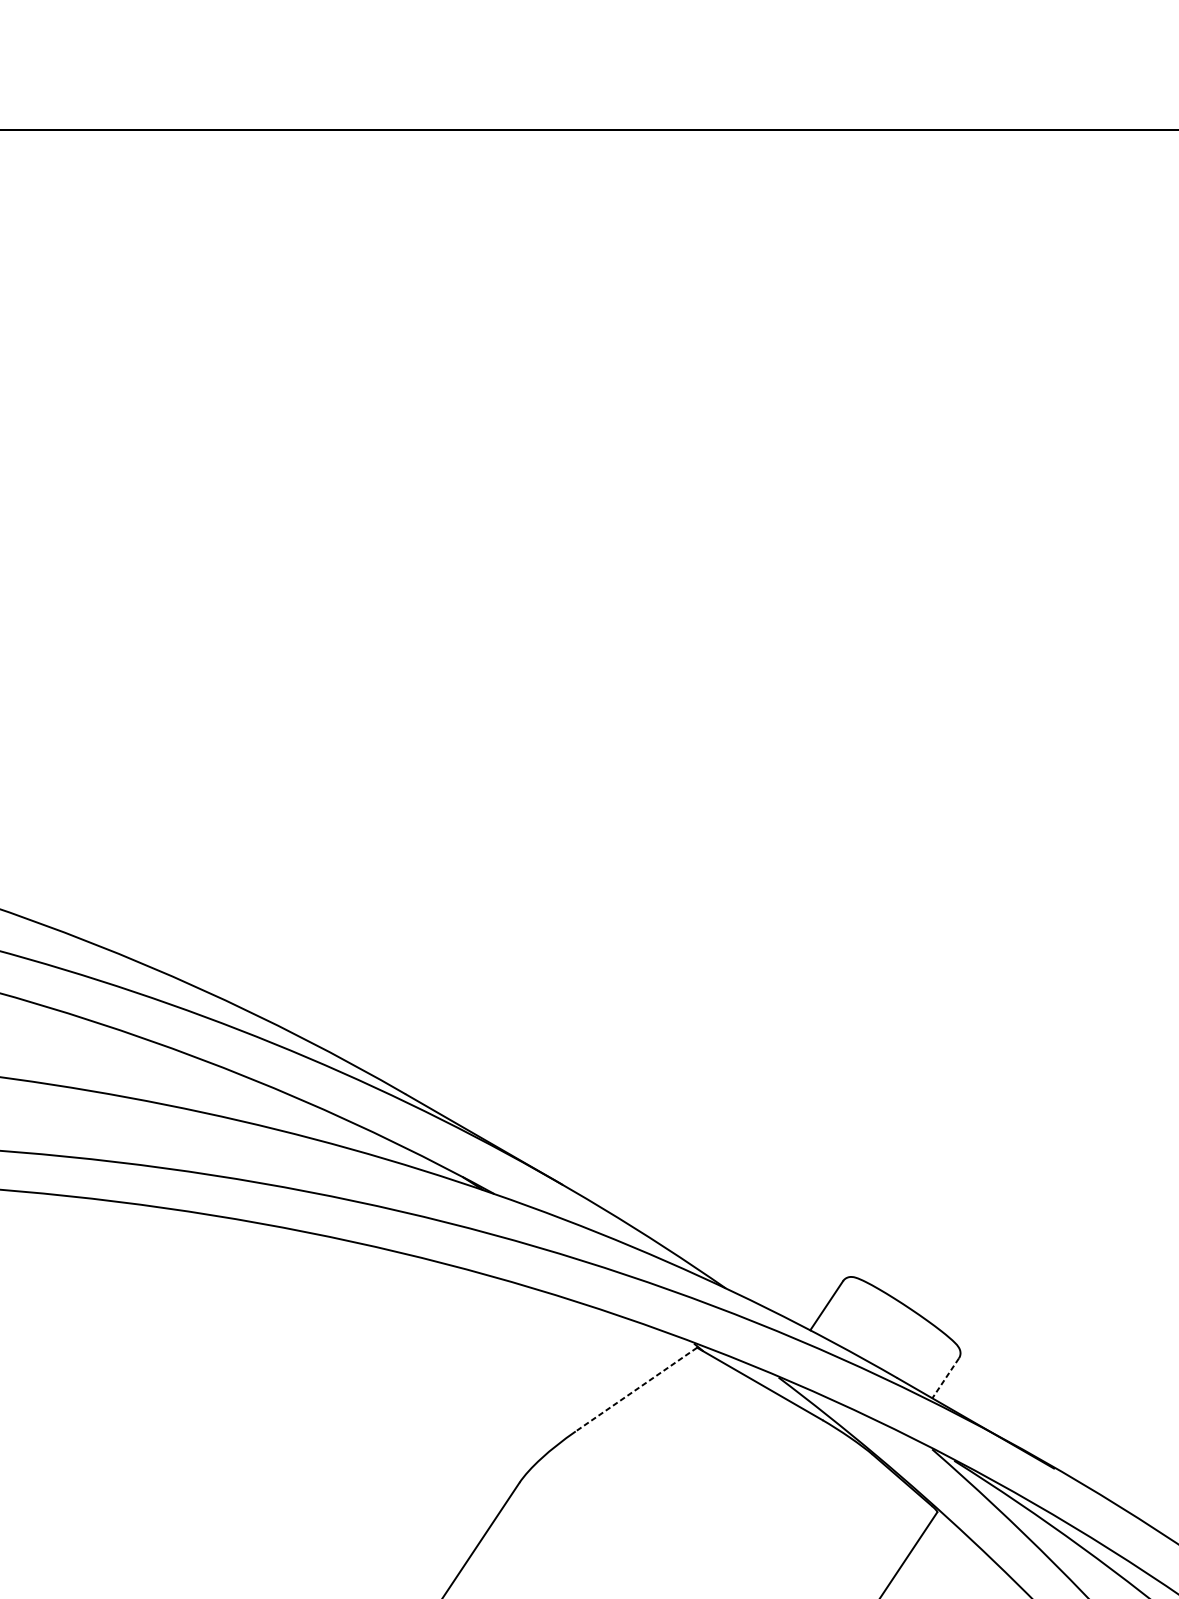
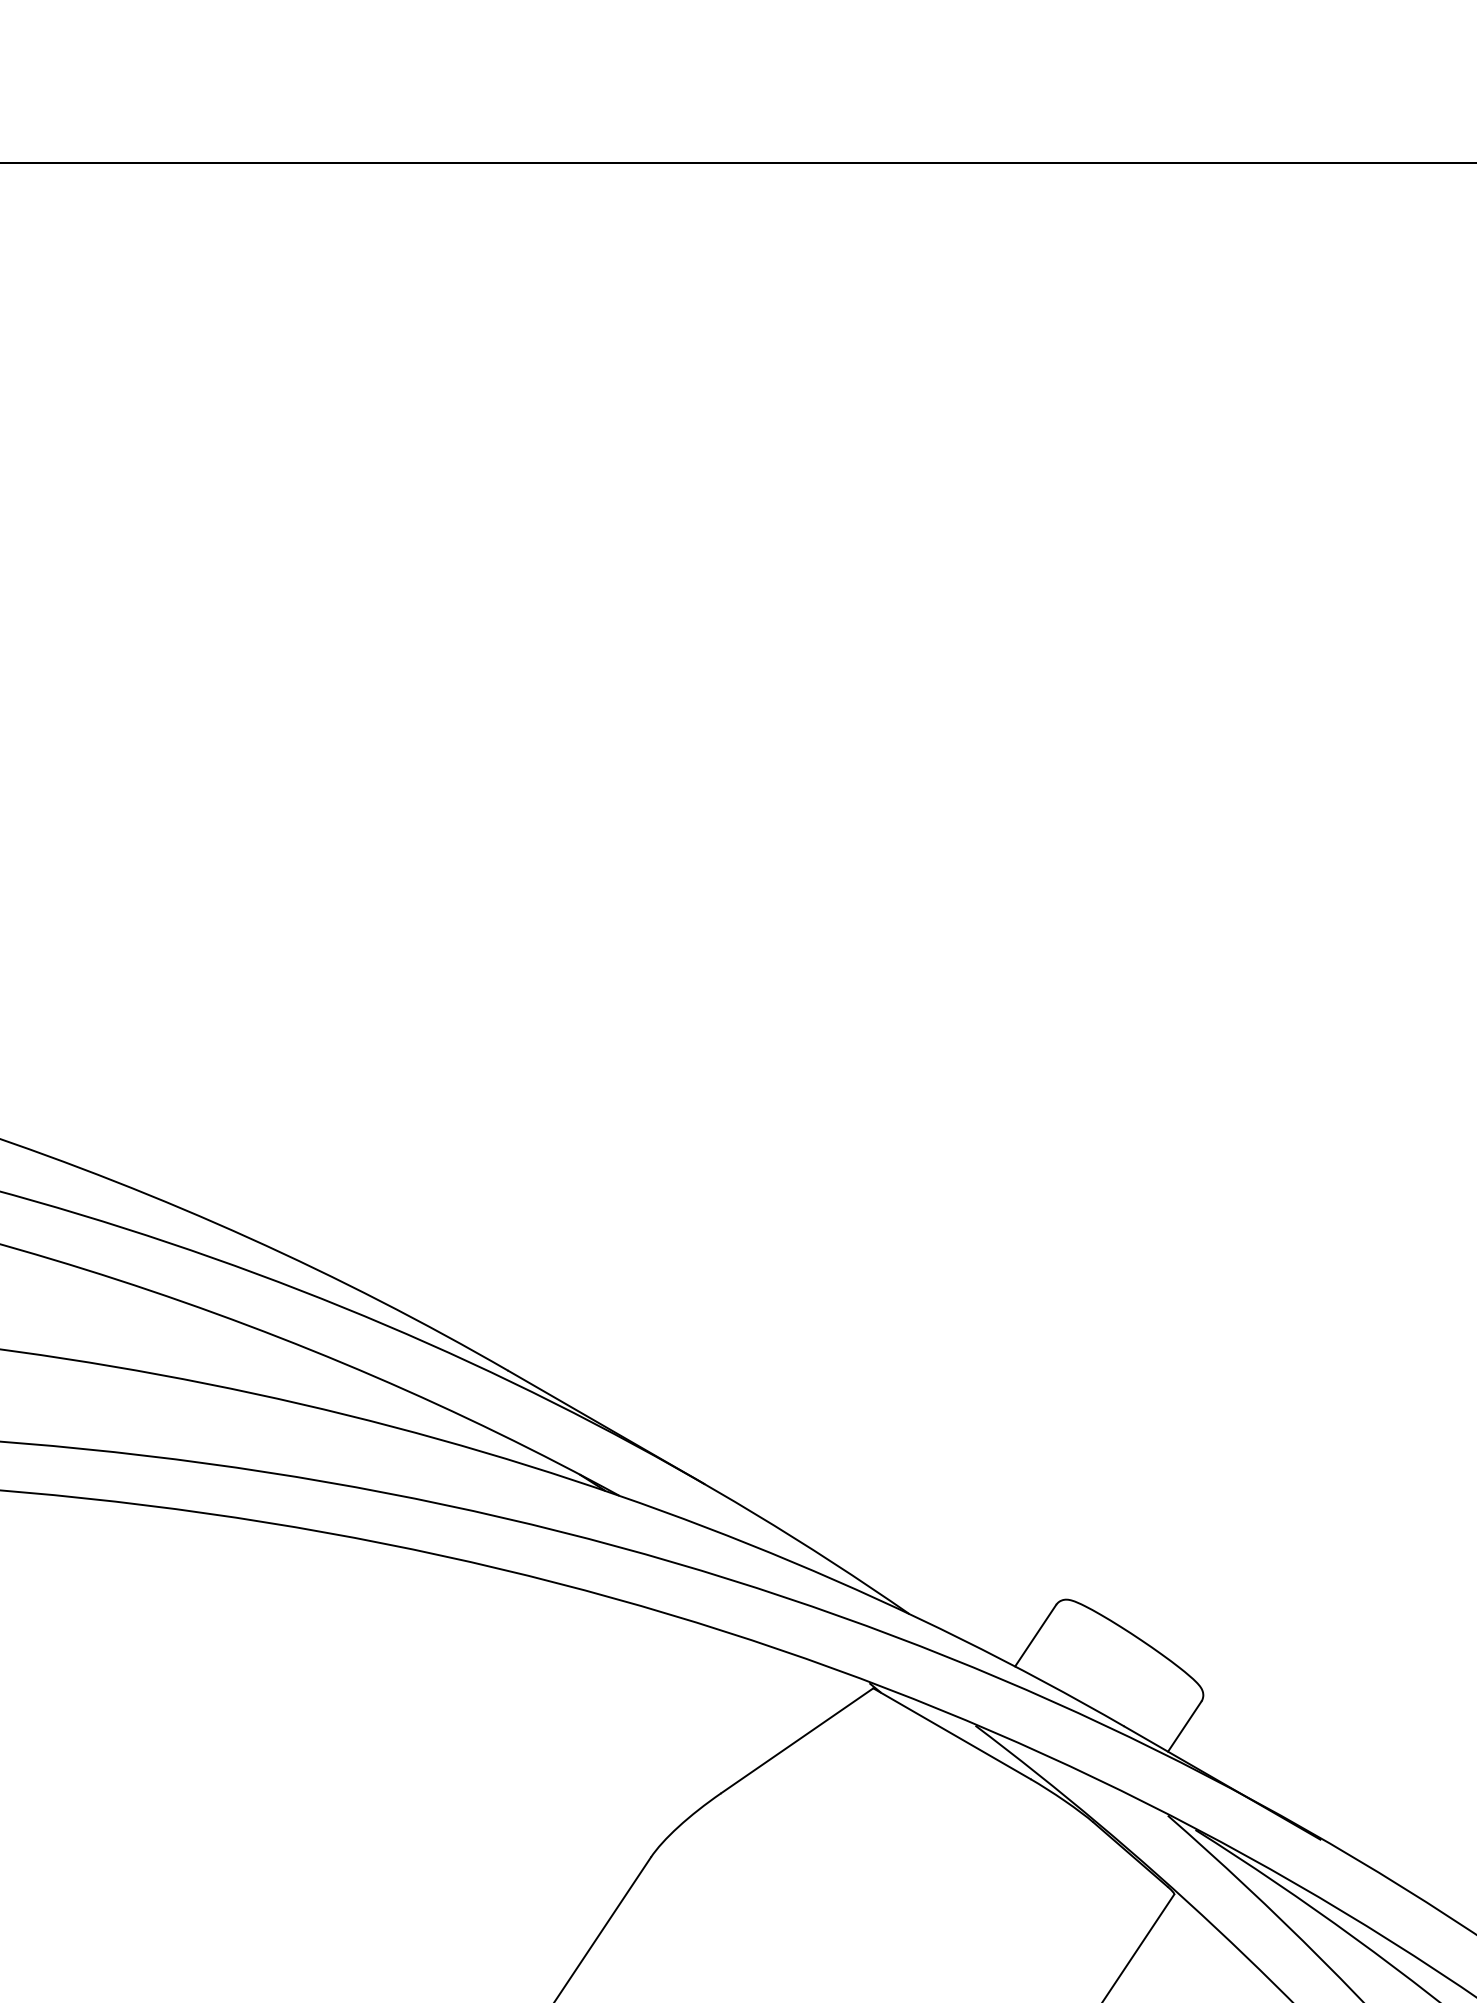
line: (945, 1378) -> (1184, 1727), dashed -> solid
line: (635, 1390) -> (796, 1741), dashed -> solid

